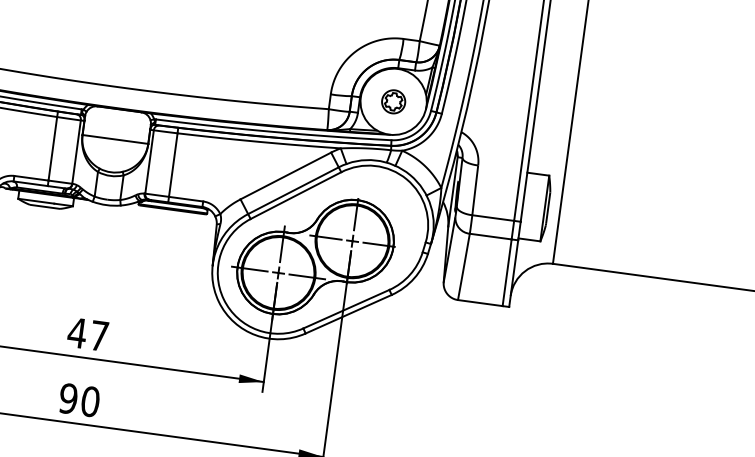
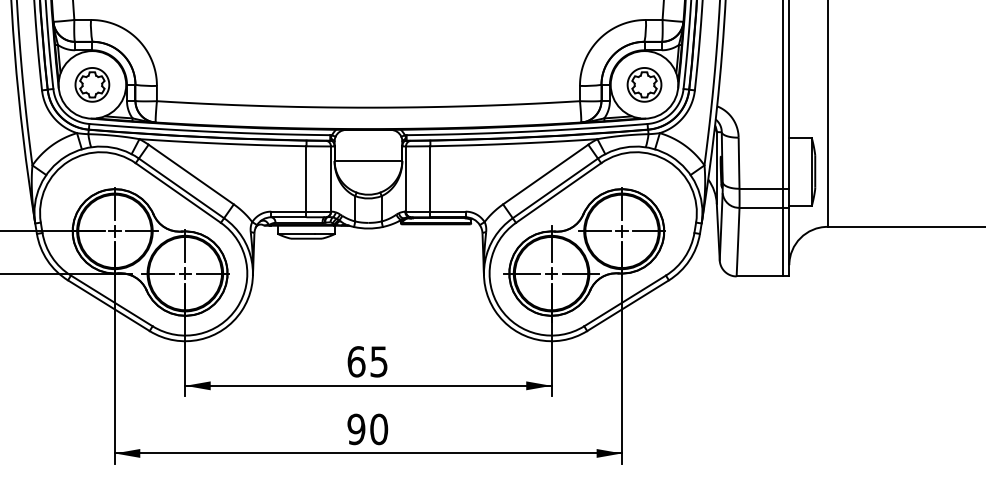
part: (393, 101) -> (644, 84), size x1.43
text: (88, 334) -> (367, 361), 47 -> 65

